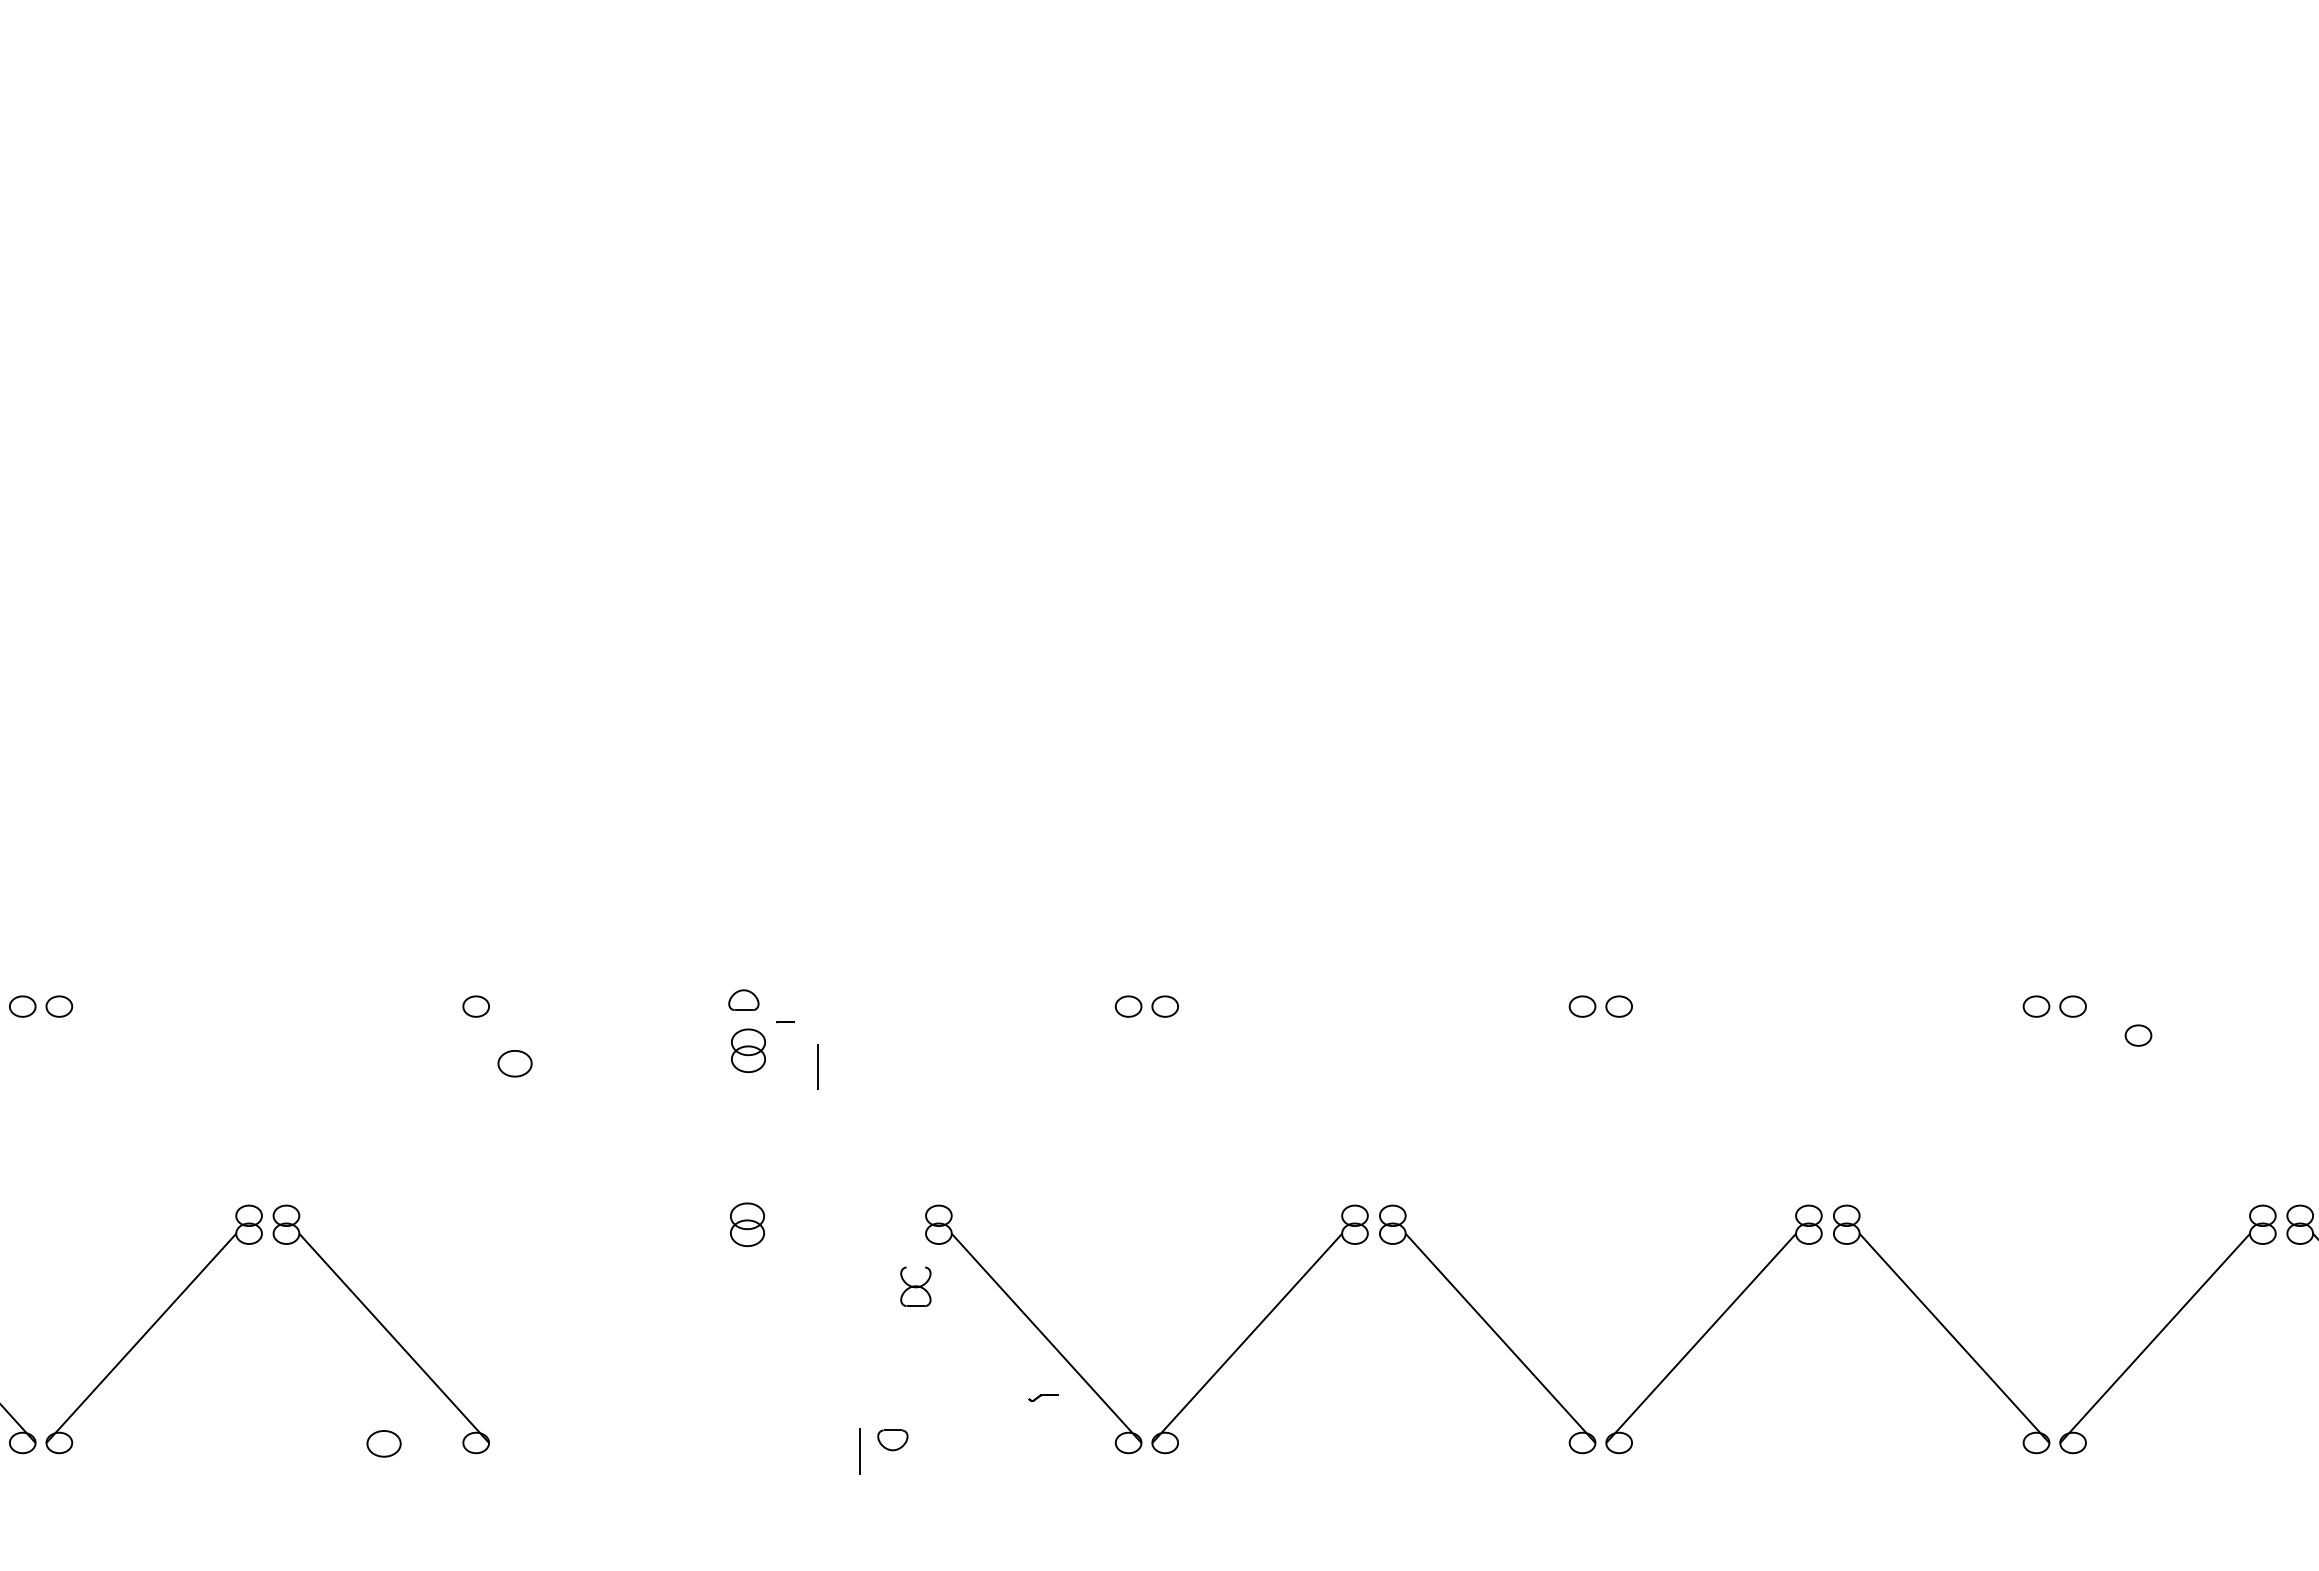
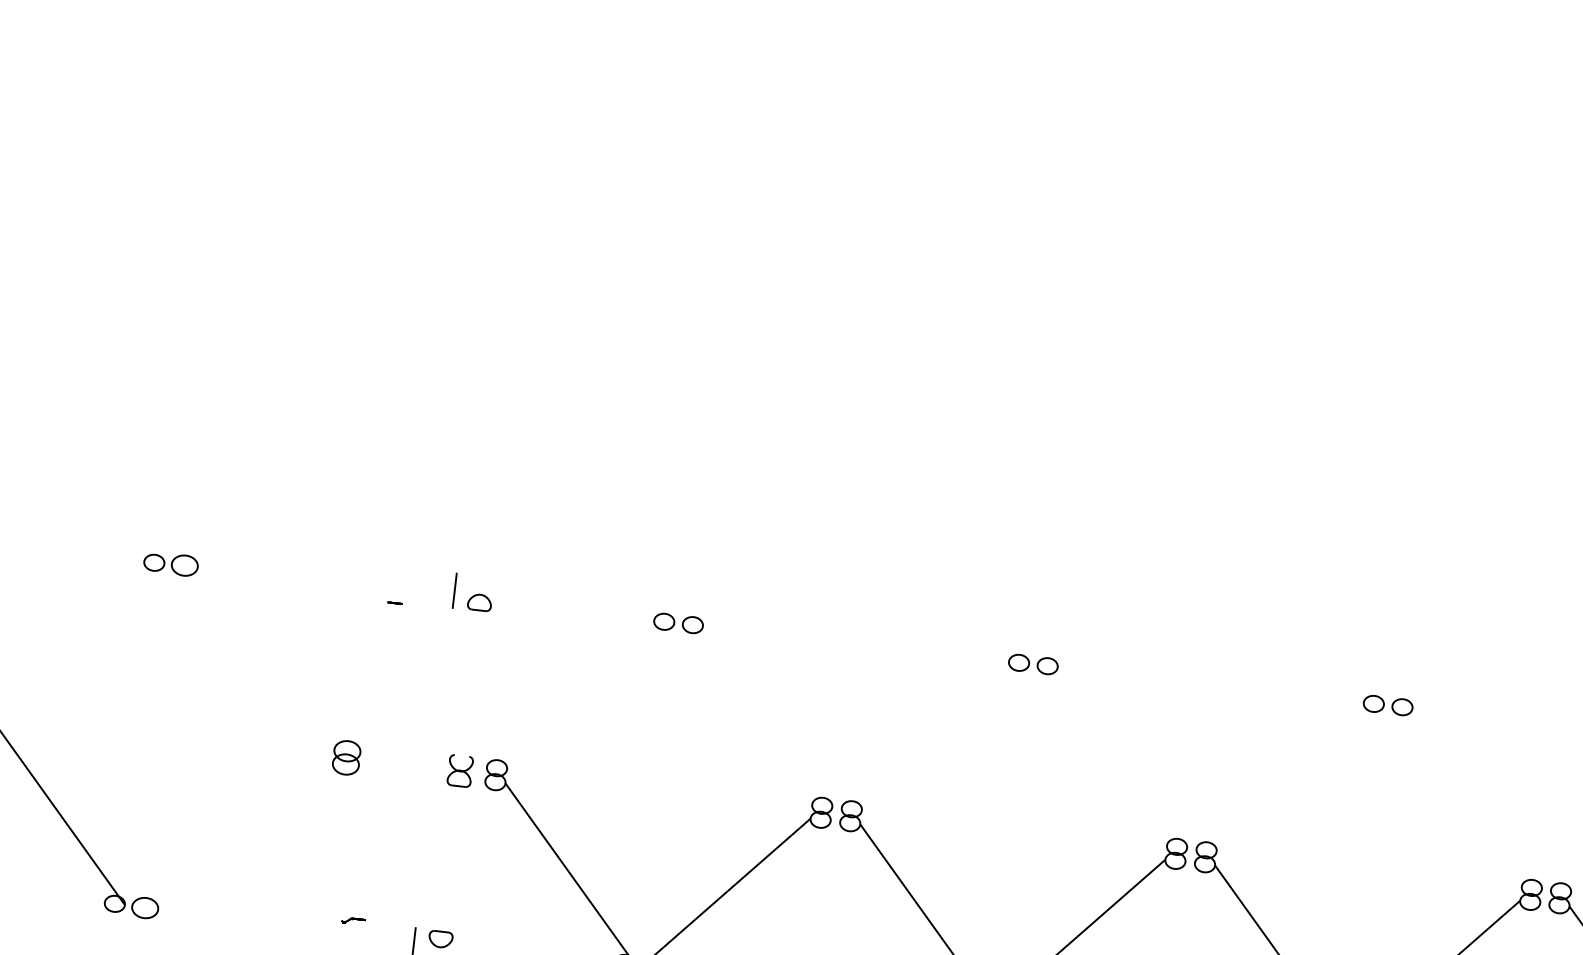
part: (743, 999) -> (479, 601), moved
part: (2138, 1035) -> (1450, 735), removed
part: (748, 1050) -> (363, 621), removed
part: (514, 1063) -> (184, 565), moved
line: (817, 1066) -> (454, 590), moved
part: (915, 1286) -> (460, 770), moved
part: (1043, 1397) -> (353, 920), moved
part: (383, 1443) -> (144, 907), moved

